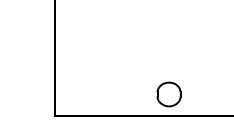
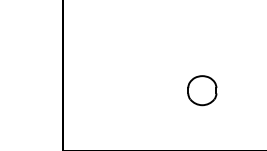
part: (168, 94) -> (201, 90), moved

